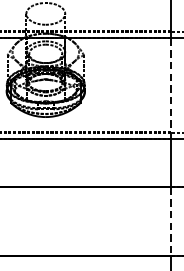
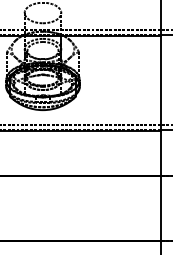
line: (170, 89) -> (160, 84), dashed -> solid
line: (170, 222) -> (160, 209), dashed -> solid

